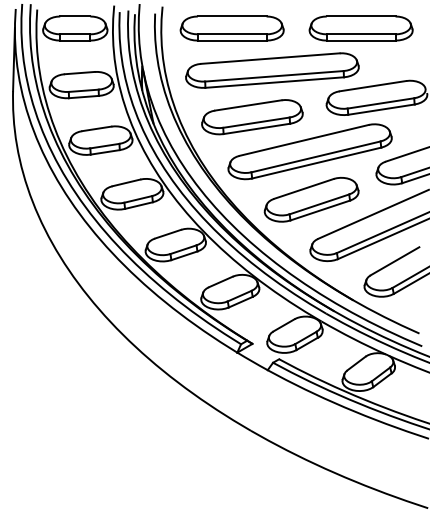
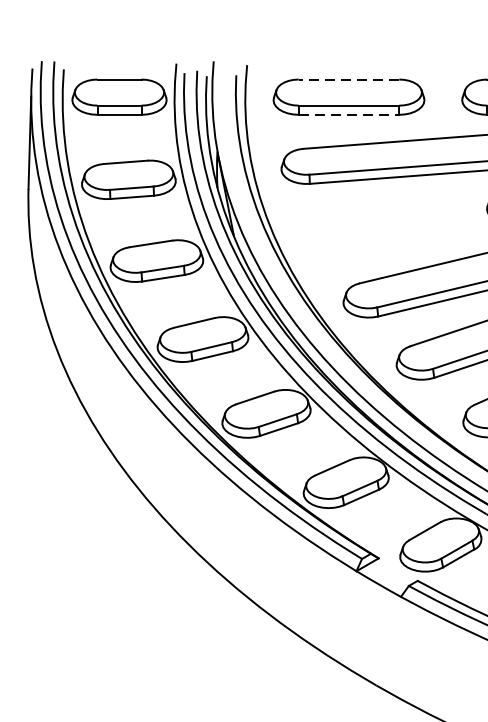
line: (231, 16) -> (347, 79), solid -> dashed
line: (232, 40) -> (349, 114), solid -> dashed
part: (252, 117) -> (378, 227), removed

